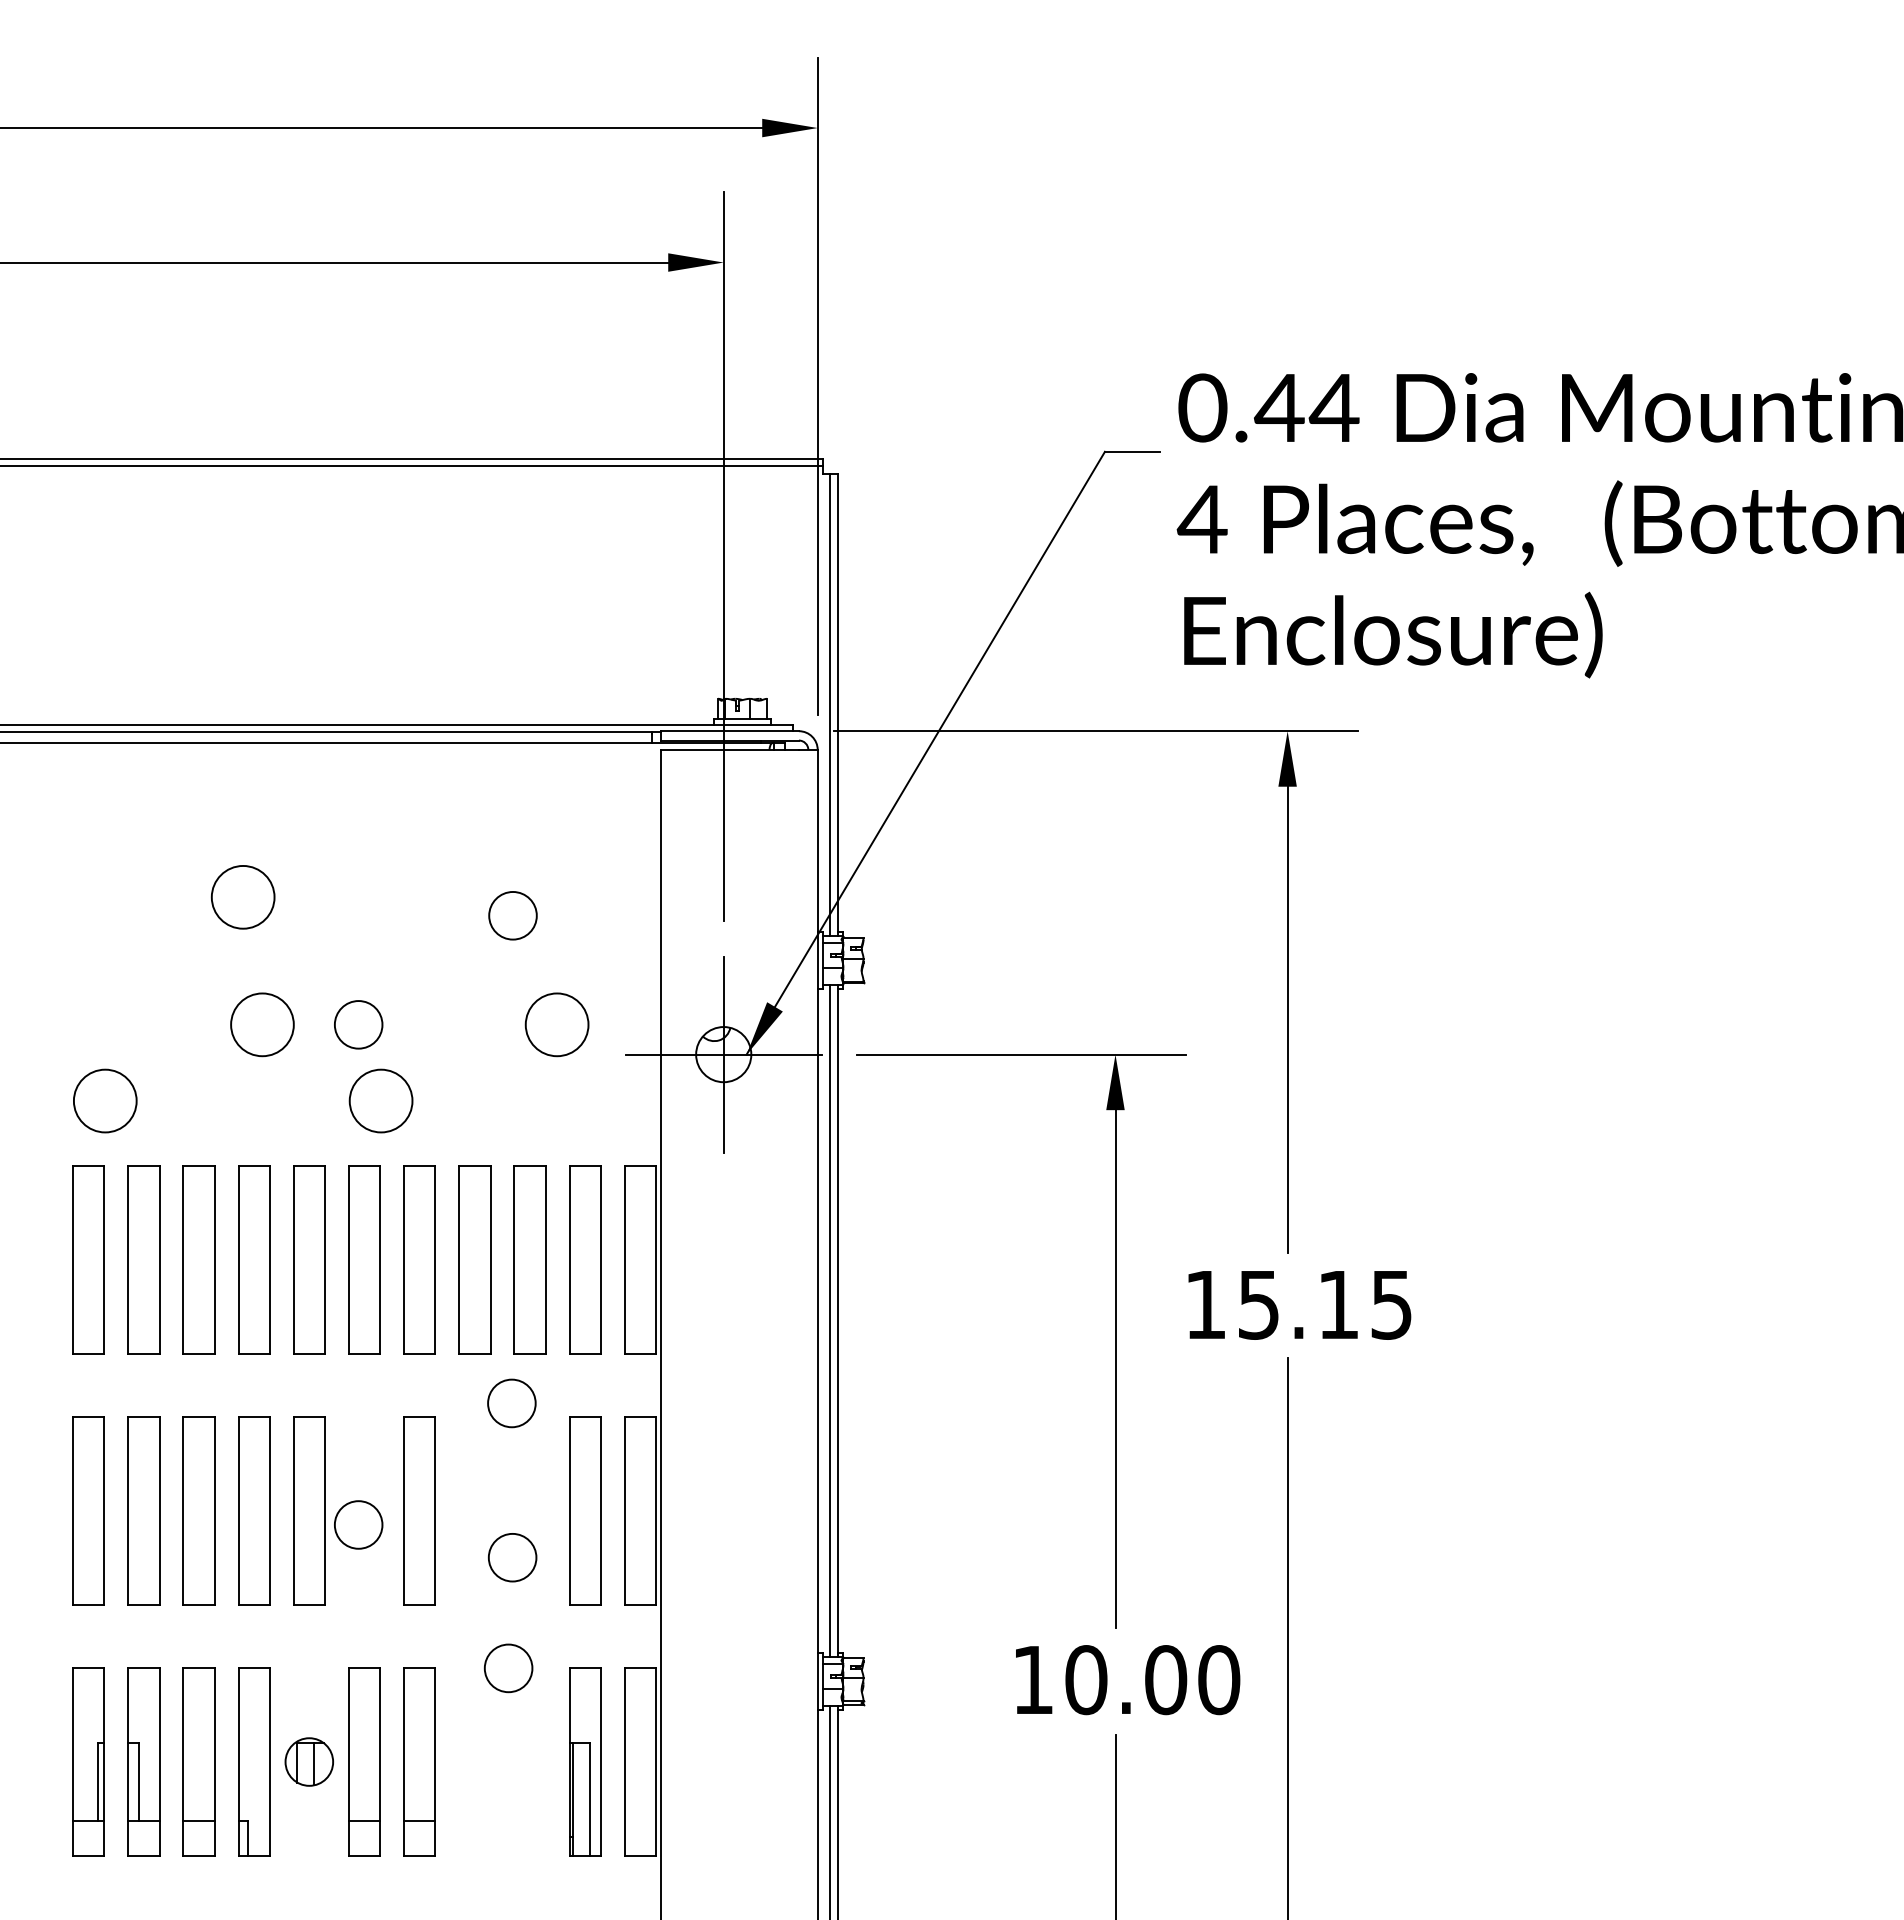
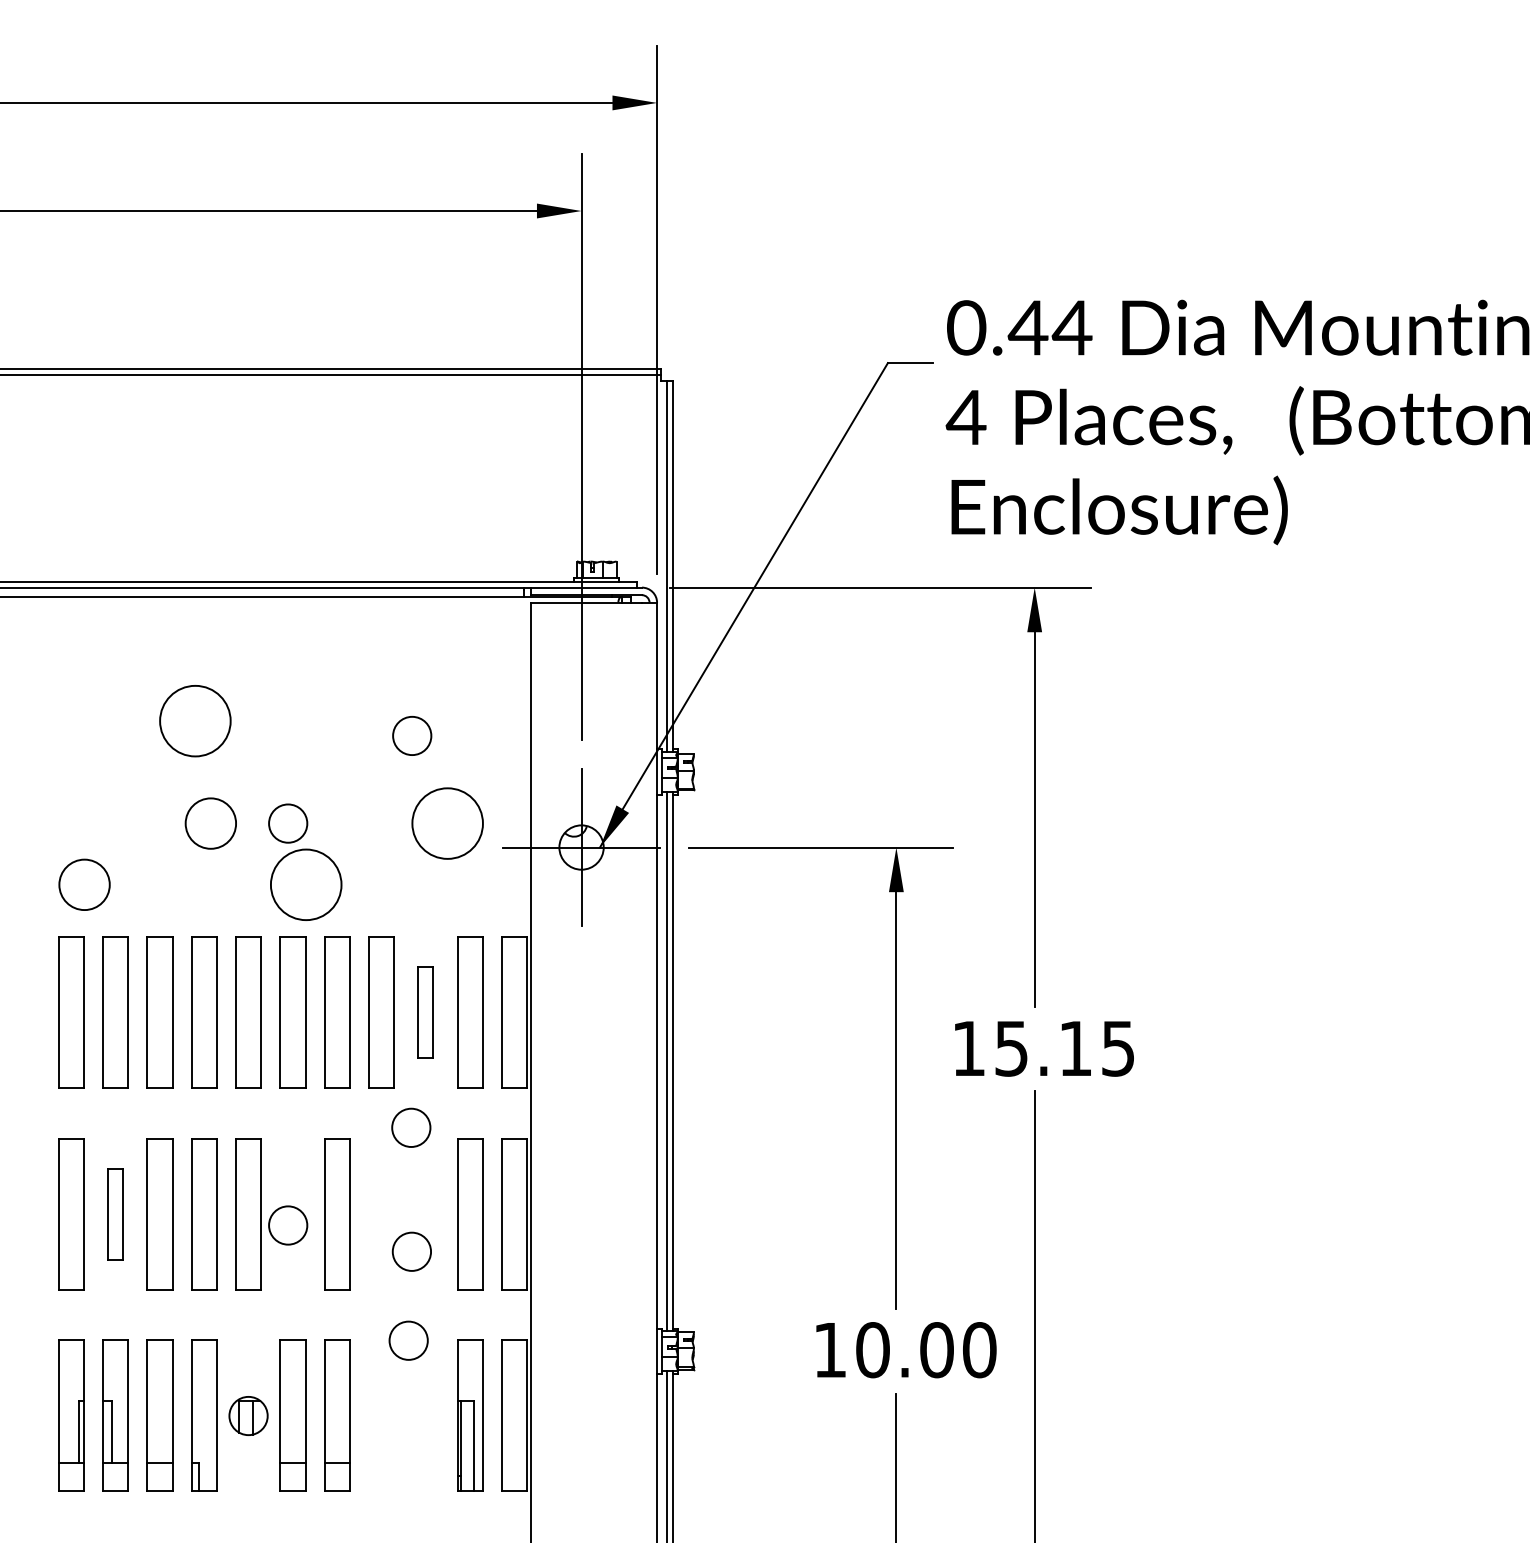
circle: (243, 896) -> (195, 720), size x1.4
circle: (556, 1024) -> (447, 823), size x1.4
circle: (381, 1100) -> (306, 884), size x1.4
part: (529, 1259) -> (425, 1012), size x0.6
part: (143, 1511) -> (115, 1214), size x0.6

